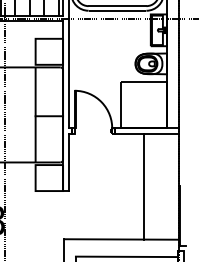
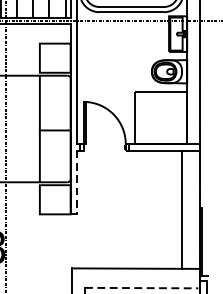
line: (68, 163) -> (76, 183), solid -> dashed
line: (143, 186) -> (181, 209), moved
line: (126, 256) -> (141, 287), solid -> dashed

